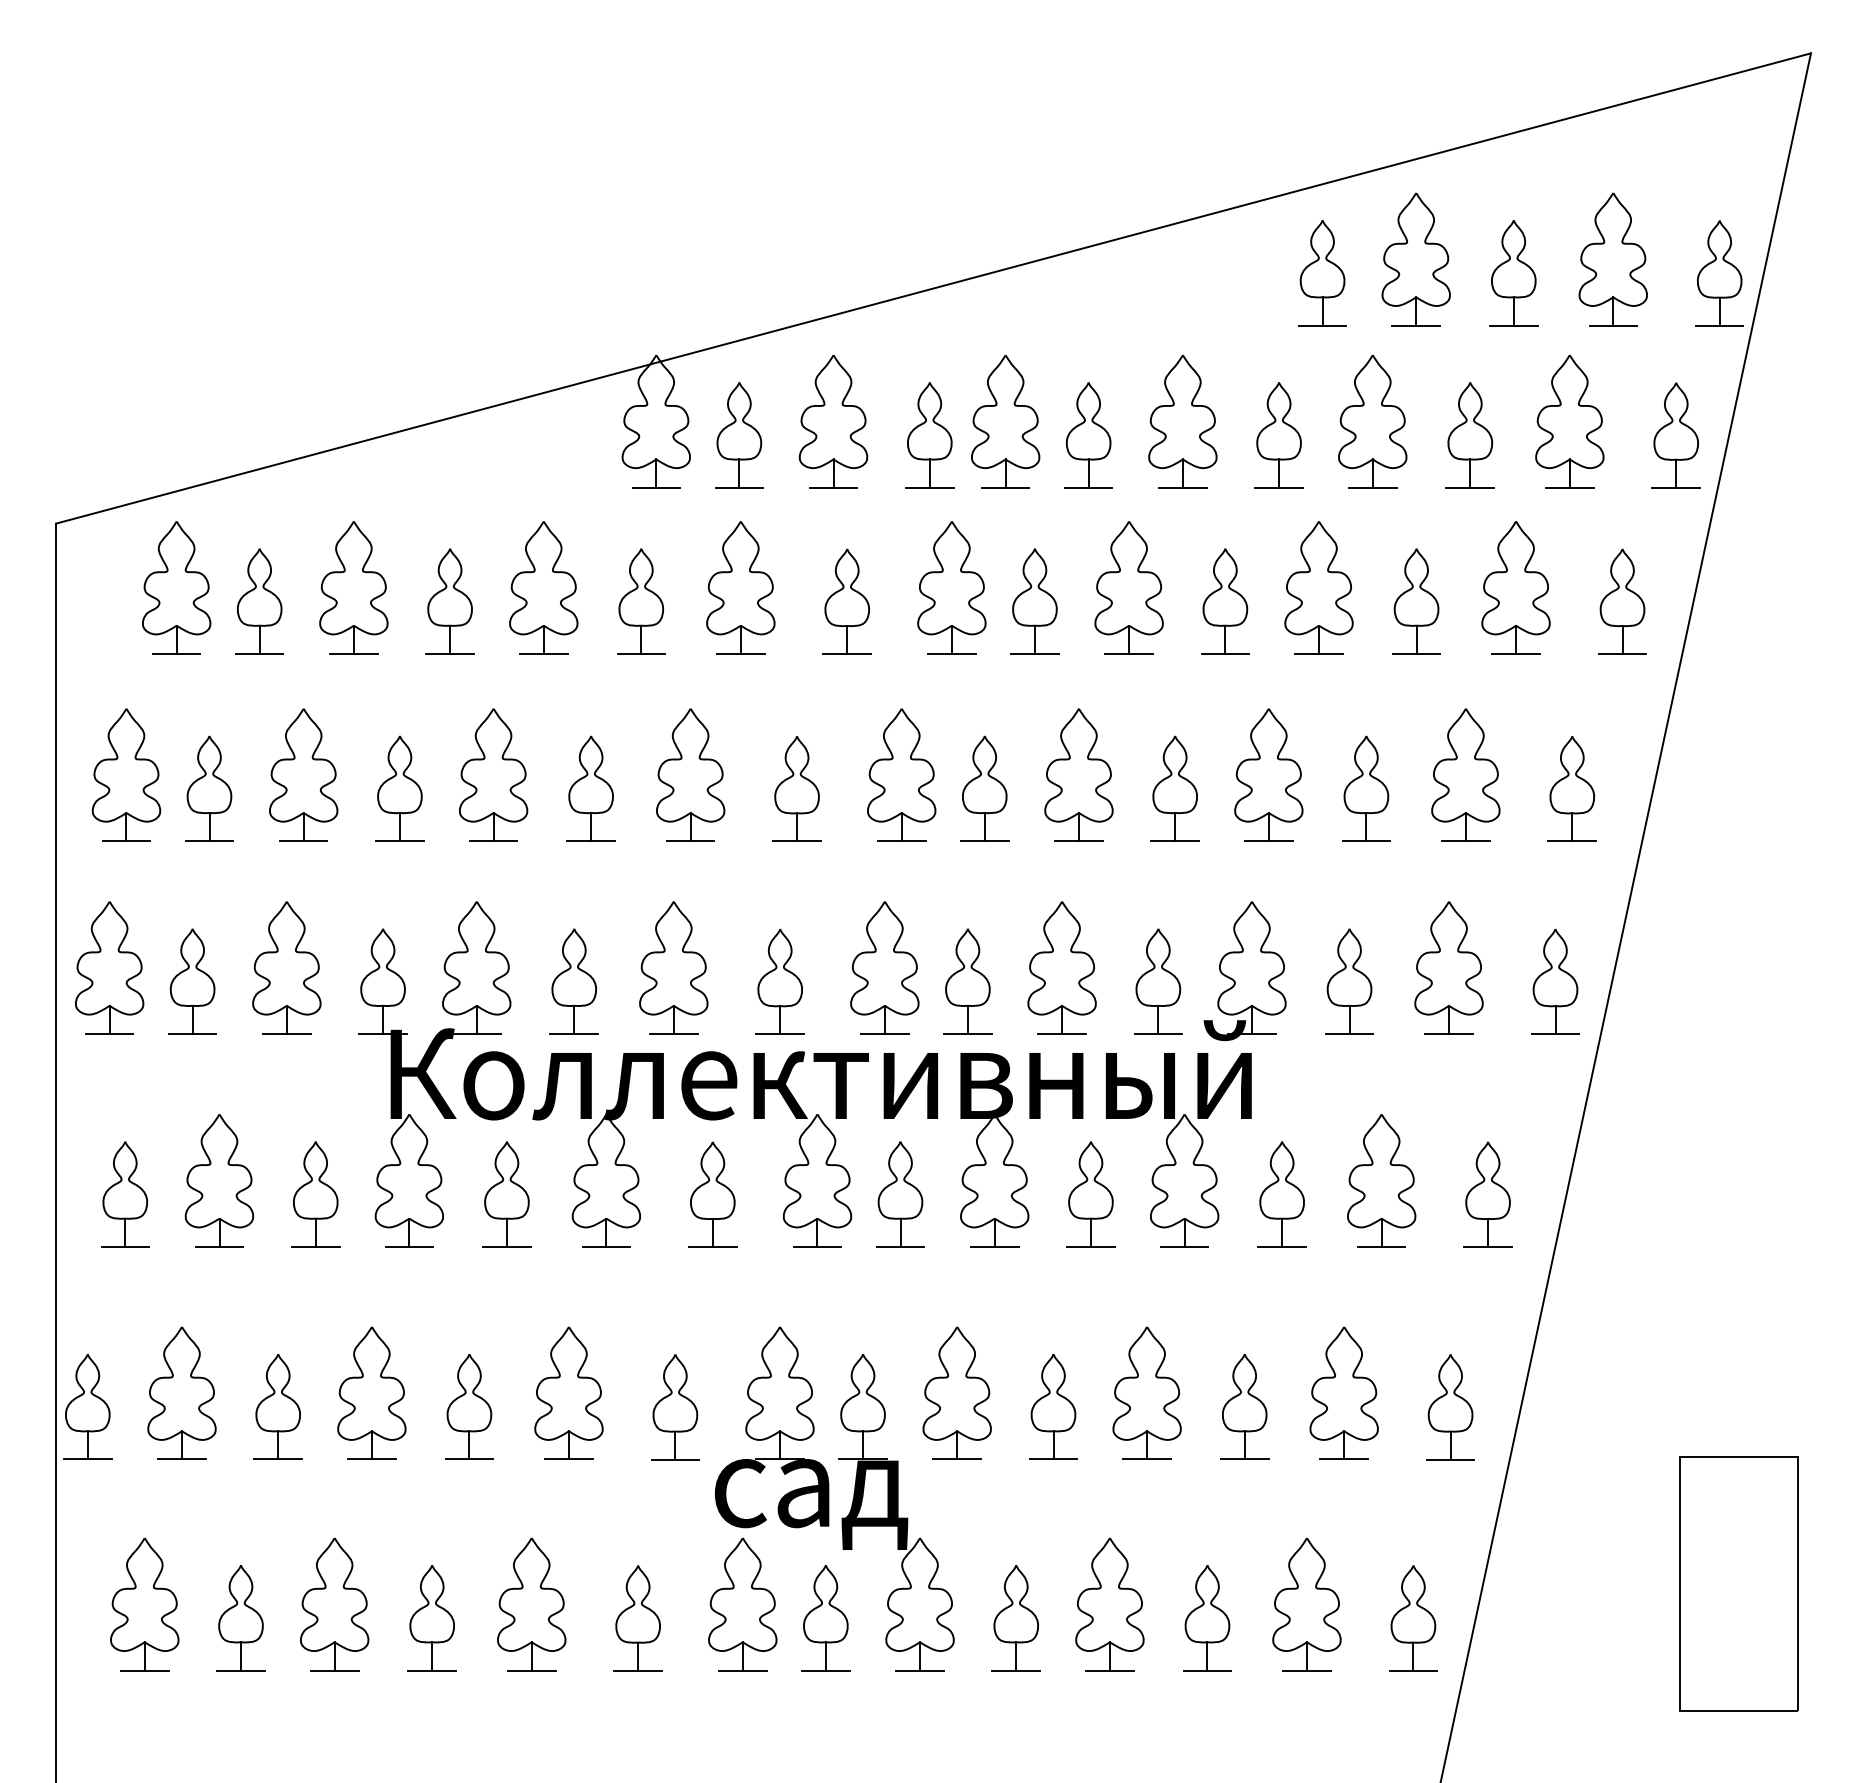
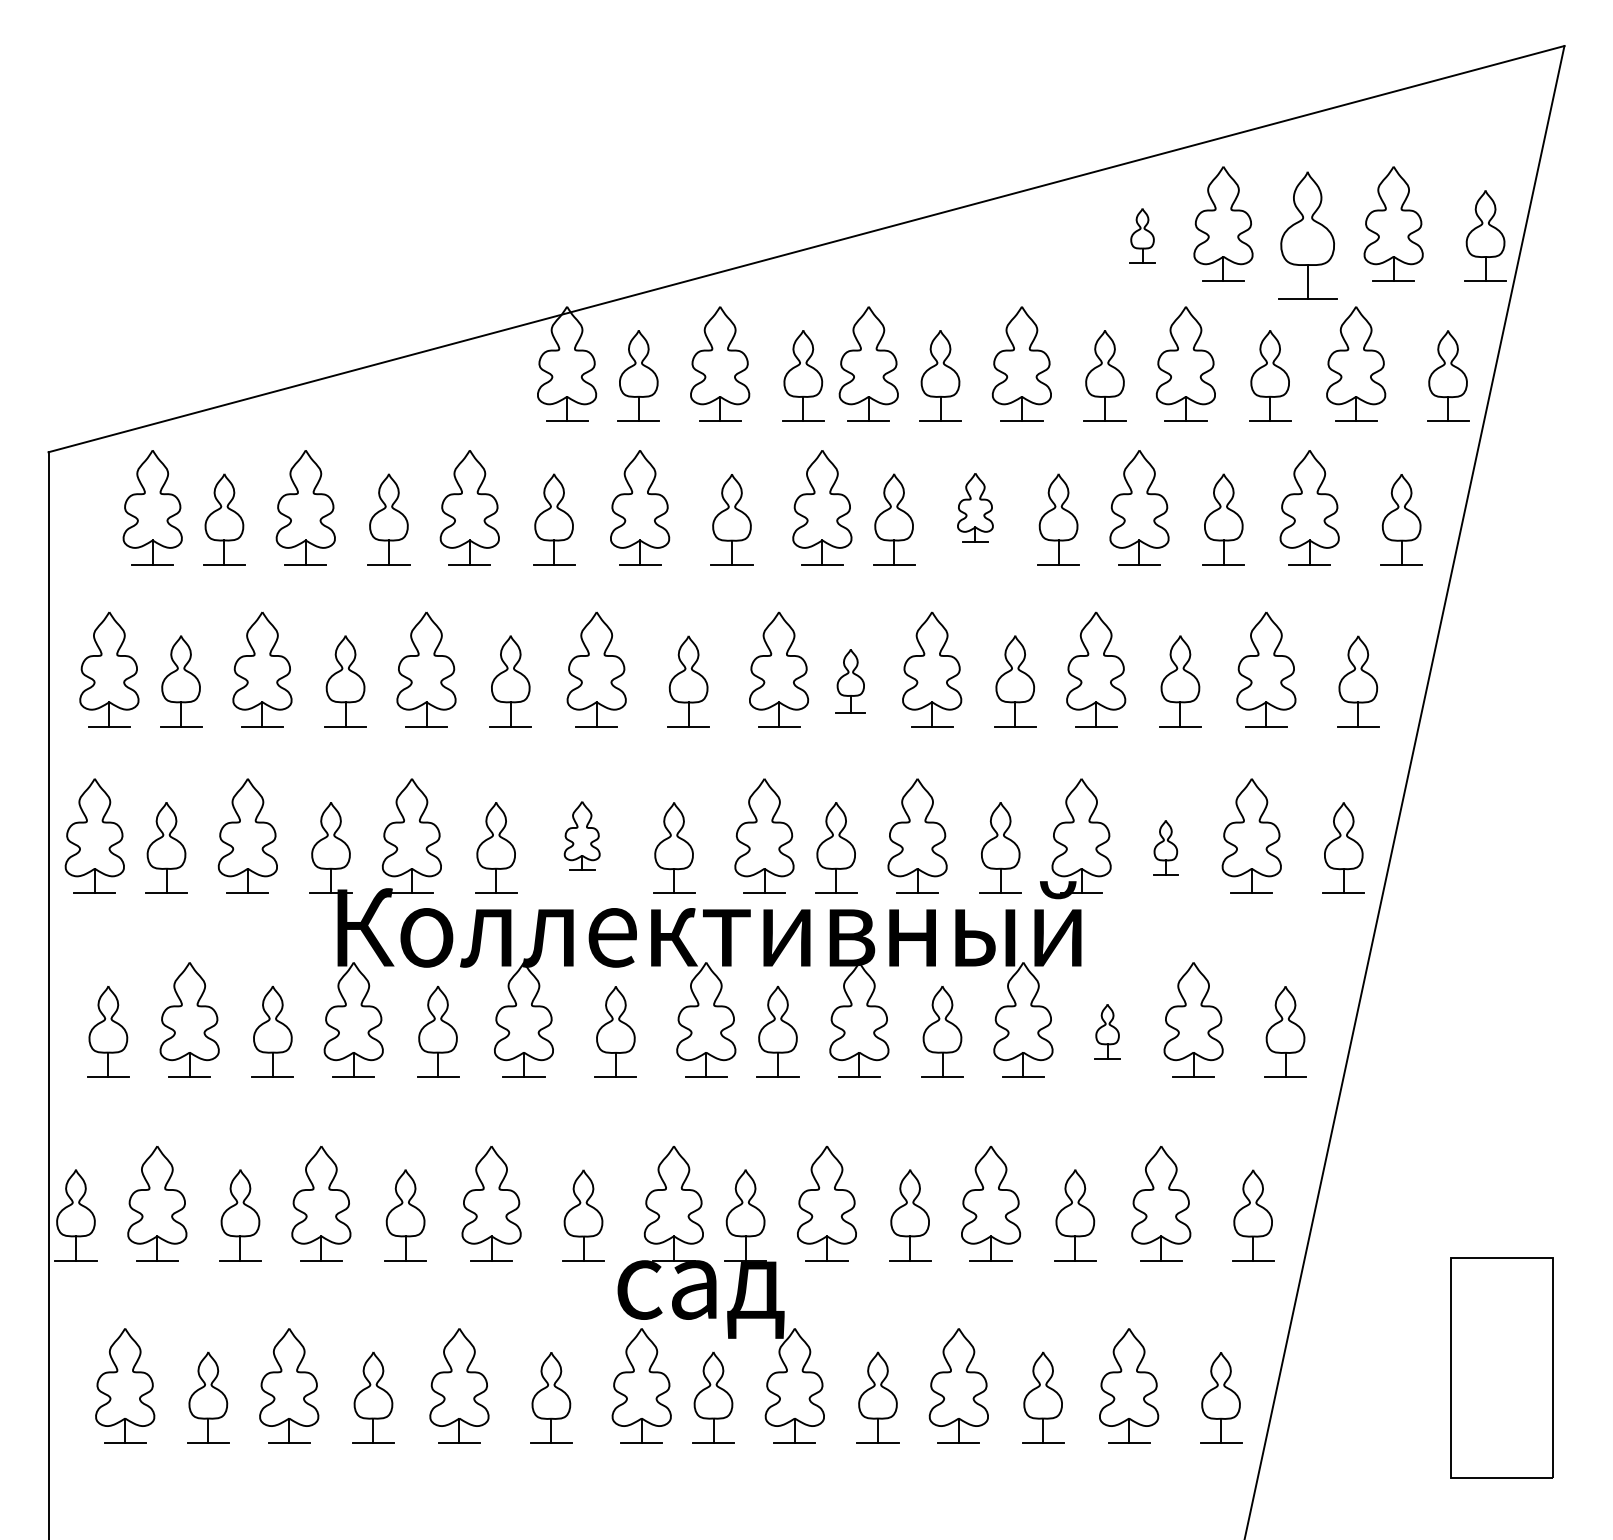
part: (1322, 273) -> (1142, 236), size x0.6
part: (1513, 273) -> (1307, 236), size x1.4
part: (1128, 587) -> (974, 507), size x0.6
part: (984, 788) -> (850, 681), size x0.7
part: (673, 967) -> (581, 835), size x0.6
part: (1349, 981) -> (1165, 847), size x0.6
part: (1281, 1194) -> (1107, 1031), size x0.6

